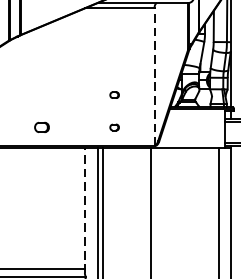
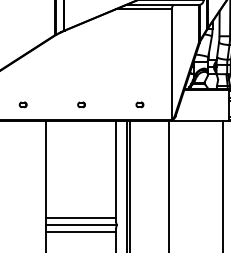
line: (153, 76) -> (171, 63), dashed -> solid
part: (114, 94) -> (139, 78), removed
part: (41, 127) -> (81, 104), size x0.62
line: (85, 209) -> (116, 170), dashed -> solid

